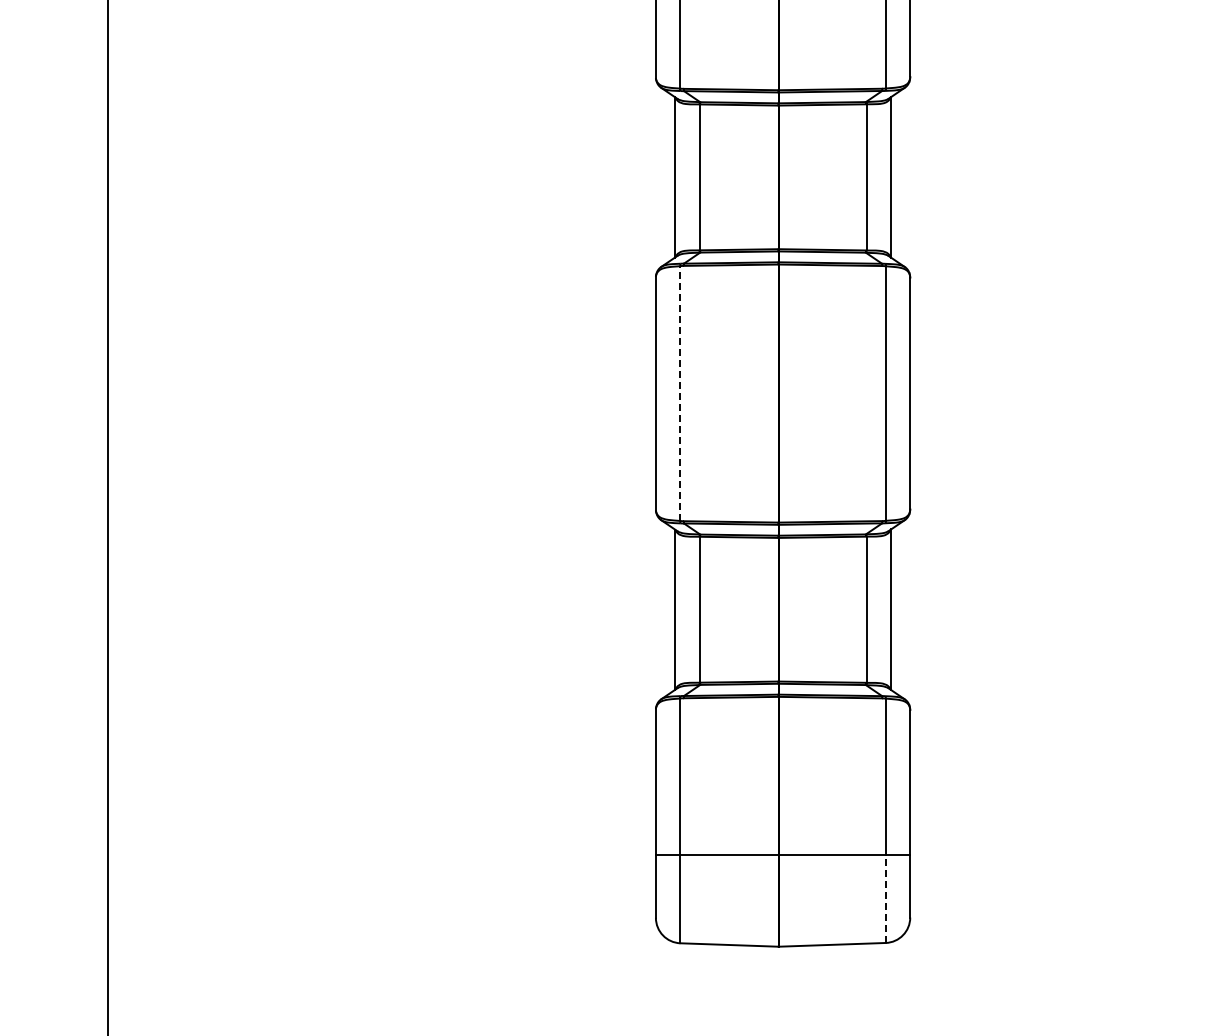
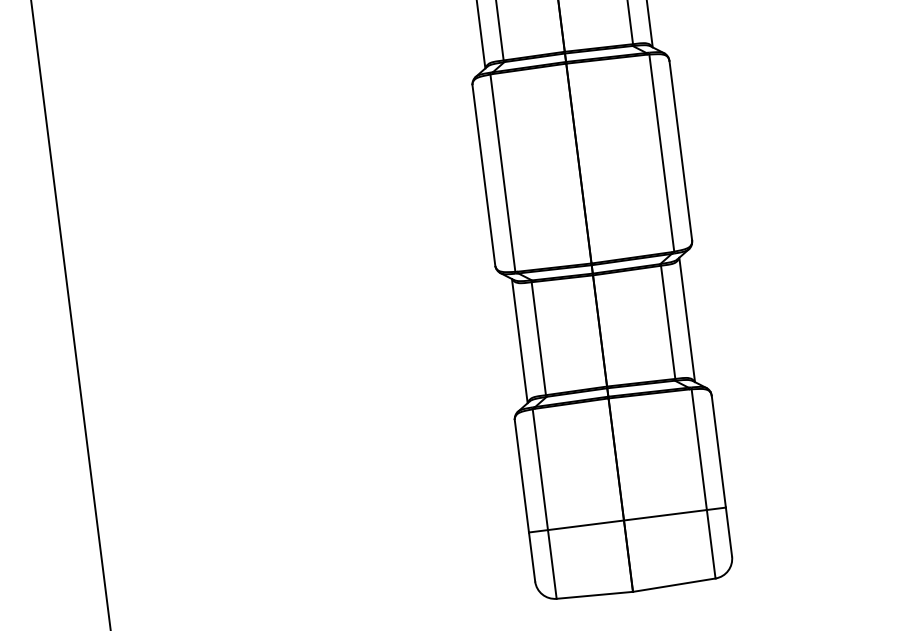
line: (680, 393) -> (502, 173), dashed -> solid
line: (885, 898) -> (711, 544), dashed -> solid

